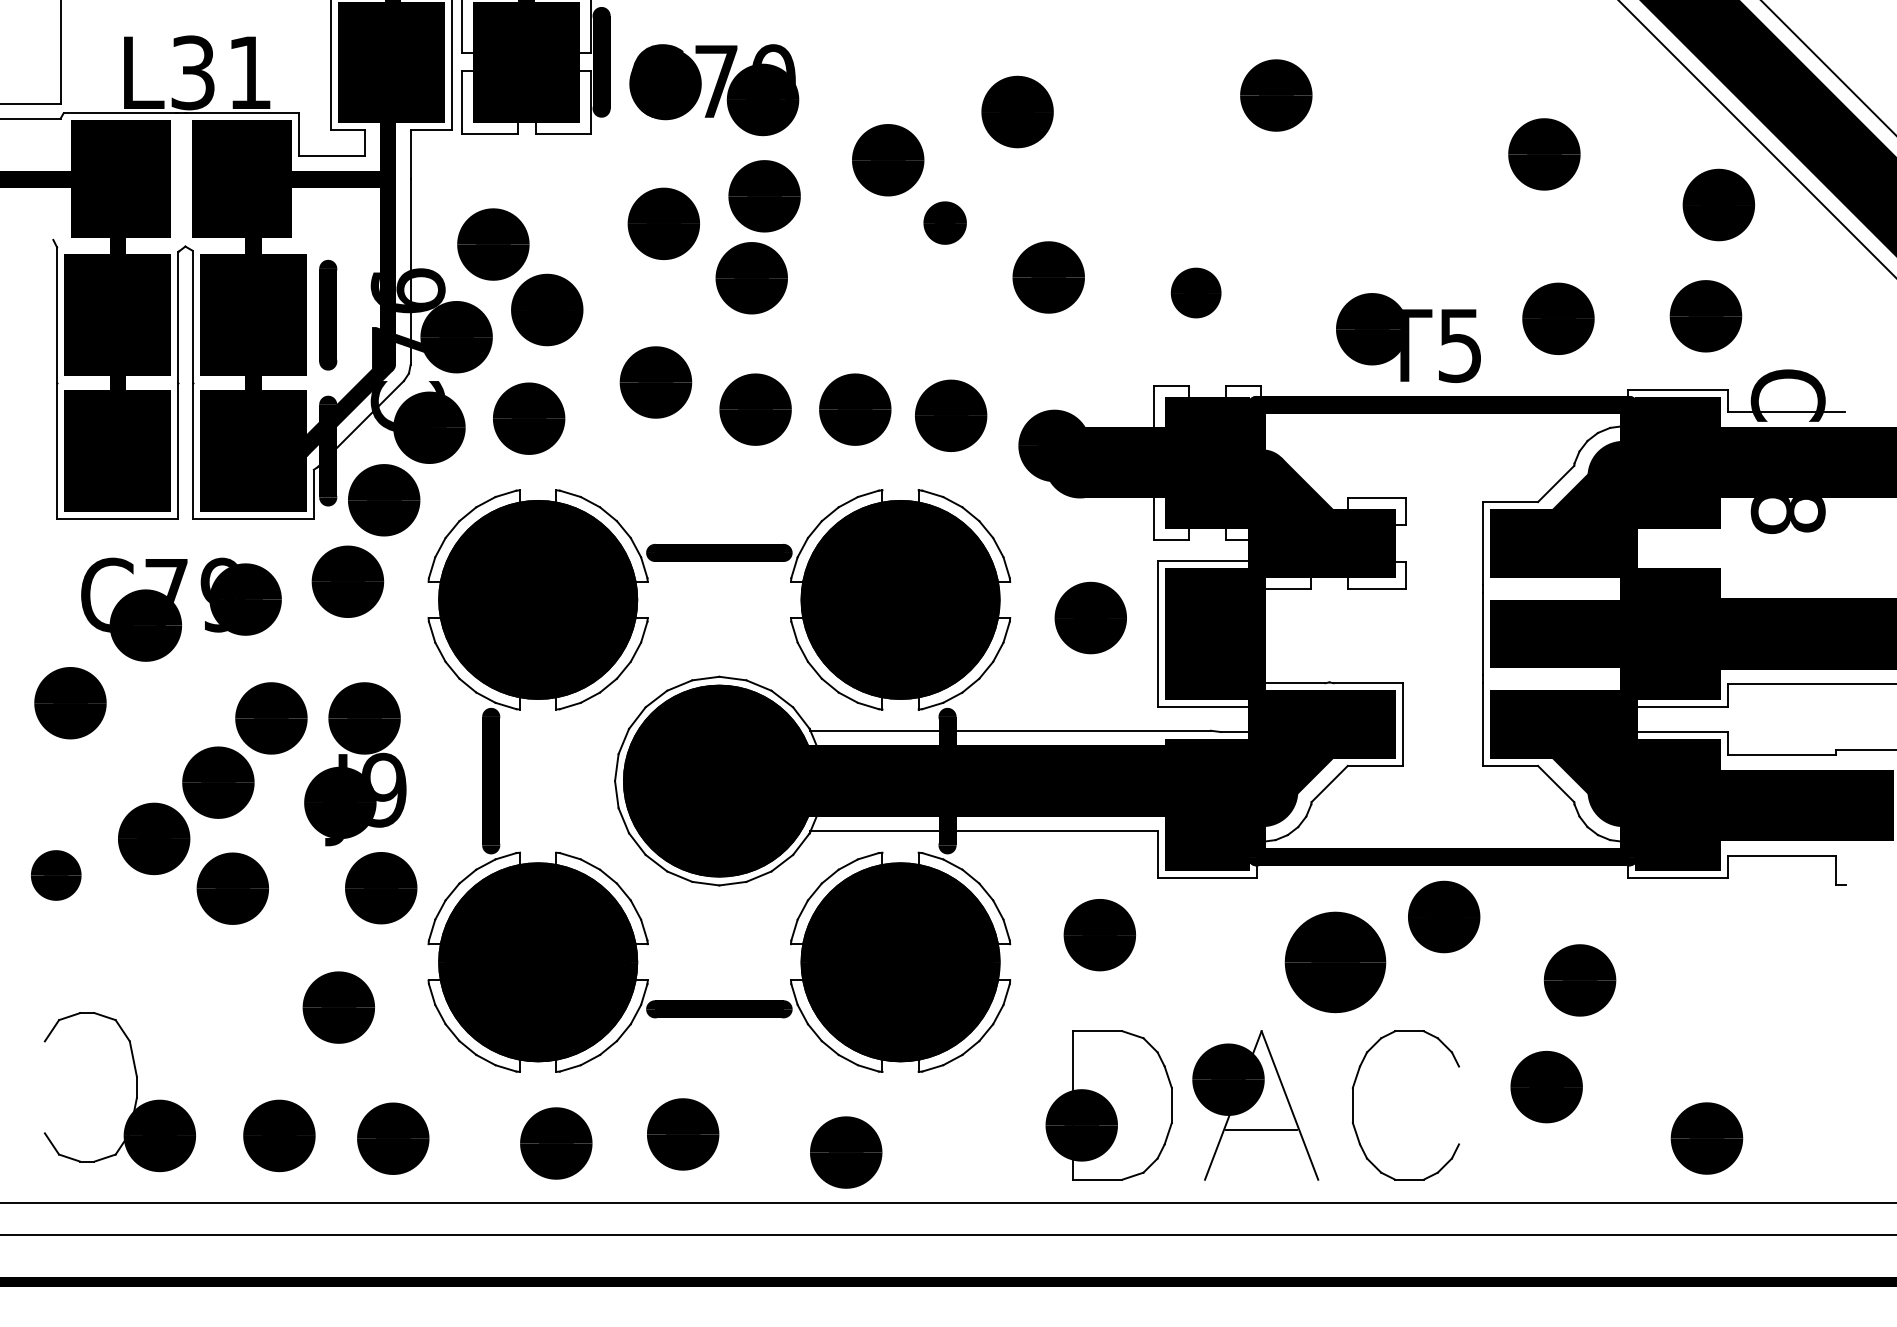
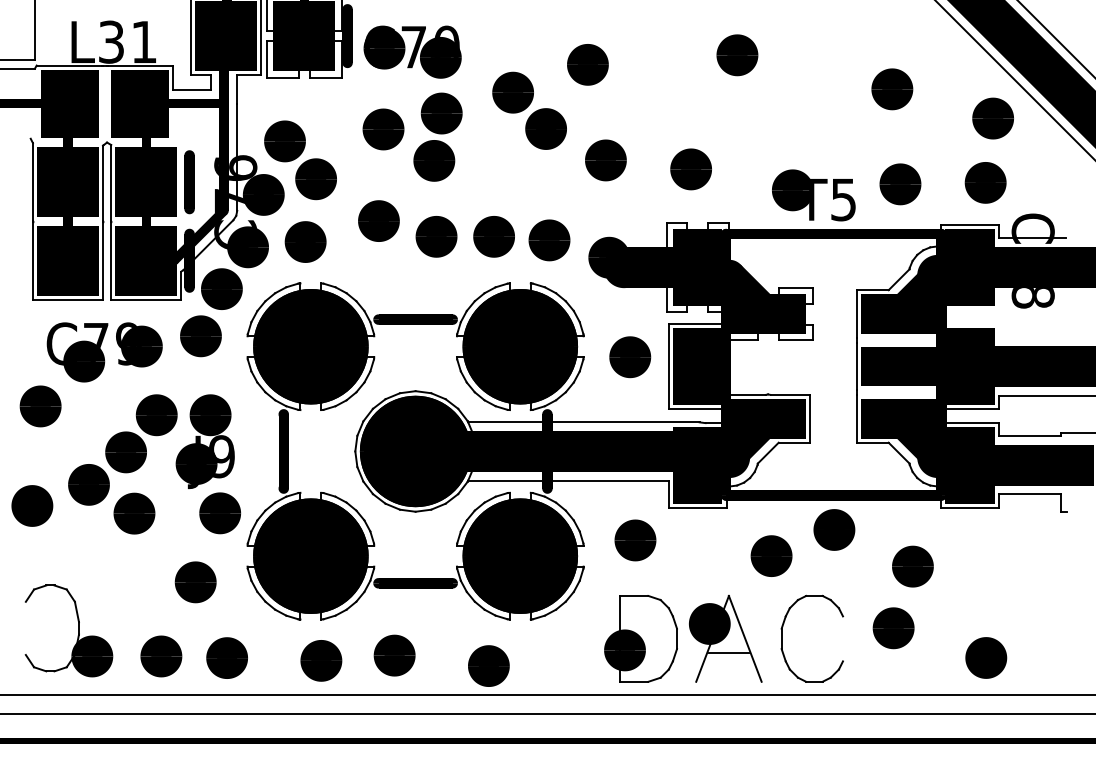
part: (944, 222) -> (545, 128), size x1.67
part: (1195, 293) -> (690, 169), size x1.43
part: (56, 874) -> (32, 505), size x1.43
part: (1335, 961) -> (771, 555), size x0.71

